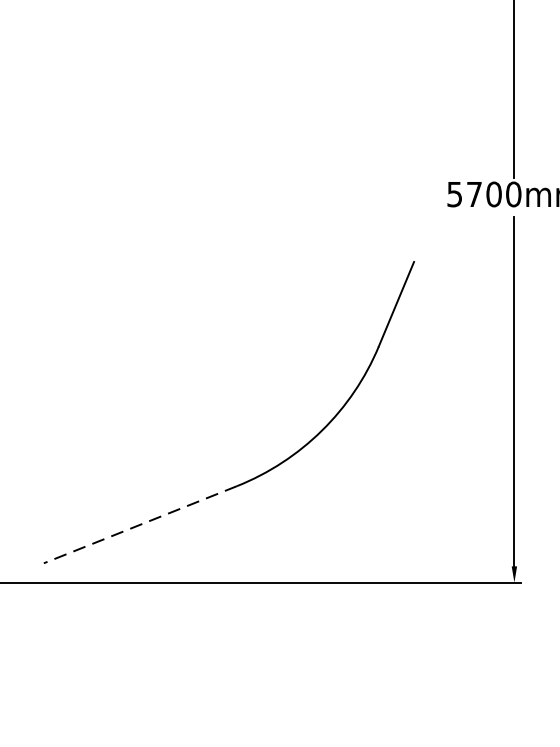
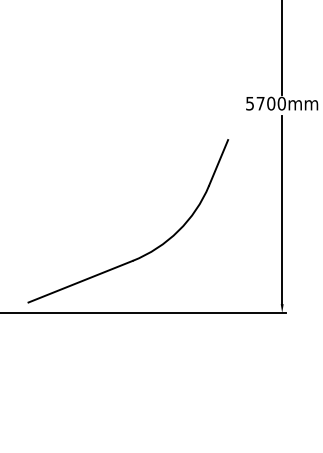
line: (140, 524) -> (80, 281), dashed -> solid

